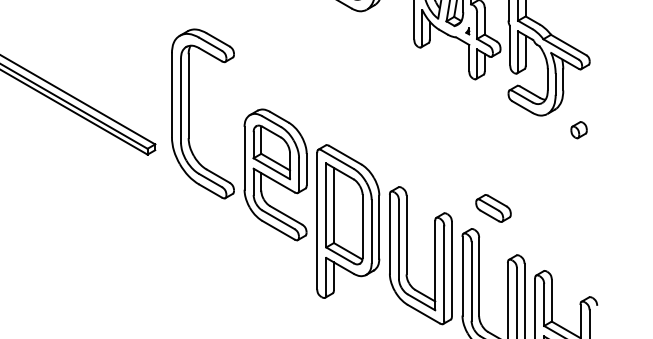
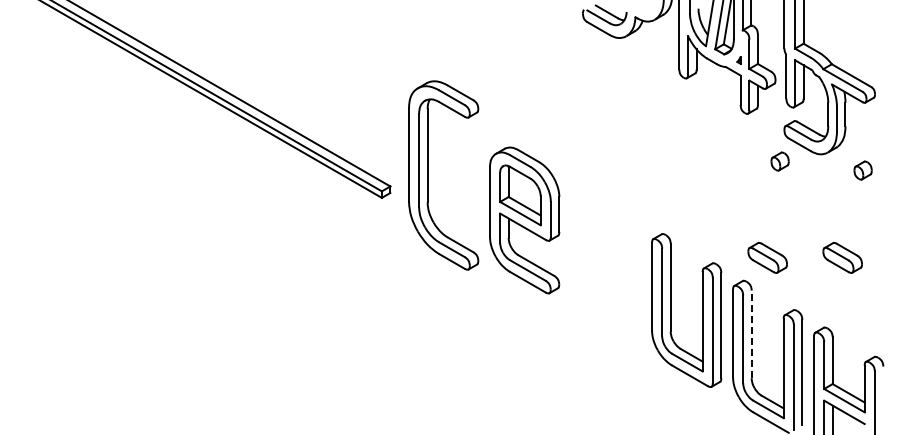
part: (189, 113) -> (428, 175), moved
part: (504, 122) -> (779, 161), added
part: (560, 208) -> (842, 257), added
part: (348, 221) -> (605, 272), removed
line: (479, 277) -> (751, 334), solid -> dashed

